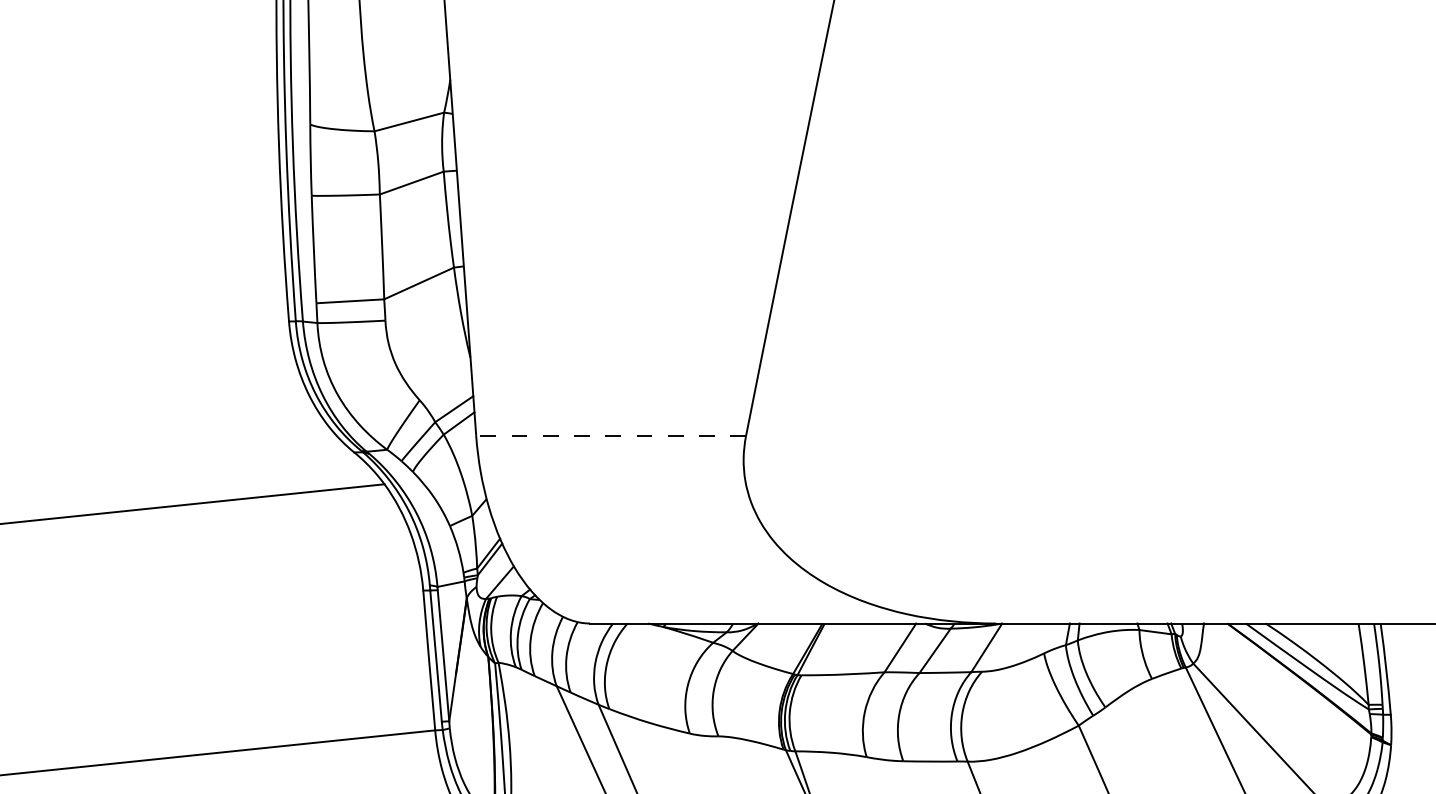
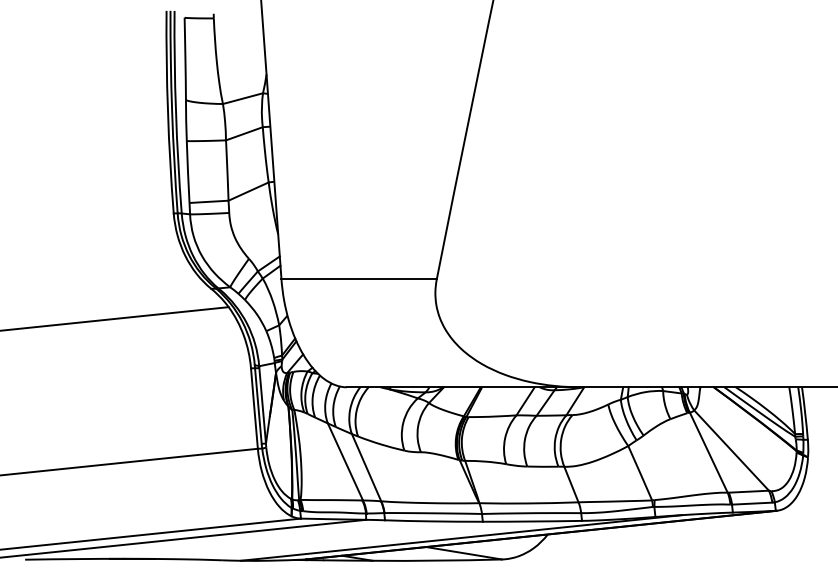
line: (611, 436) -> (359, 279), dashed -> solid

